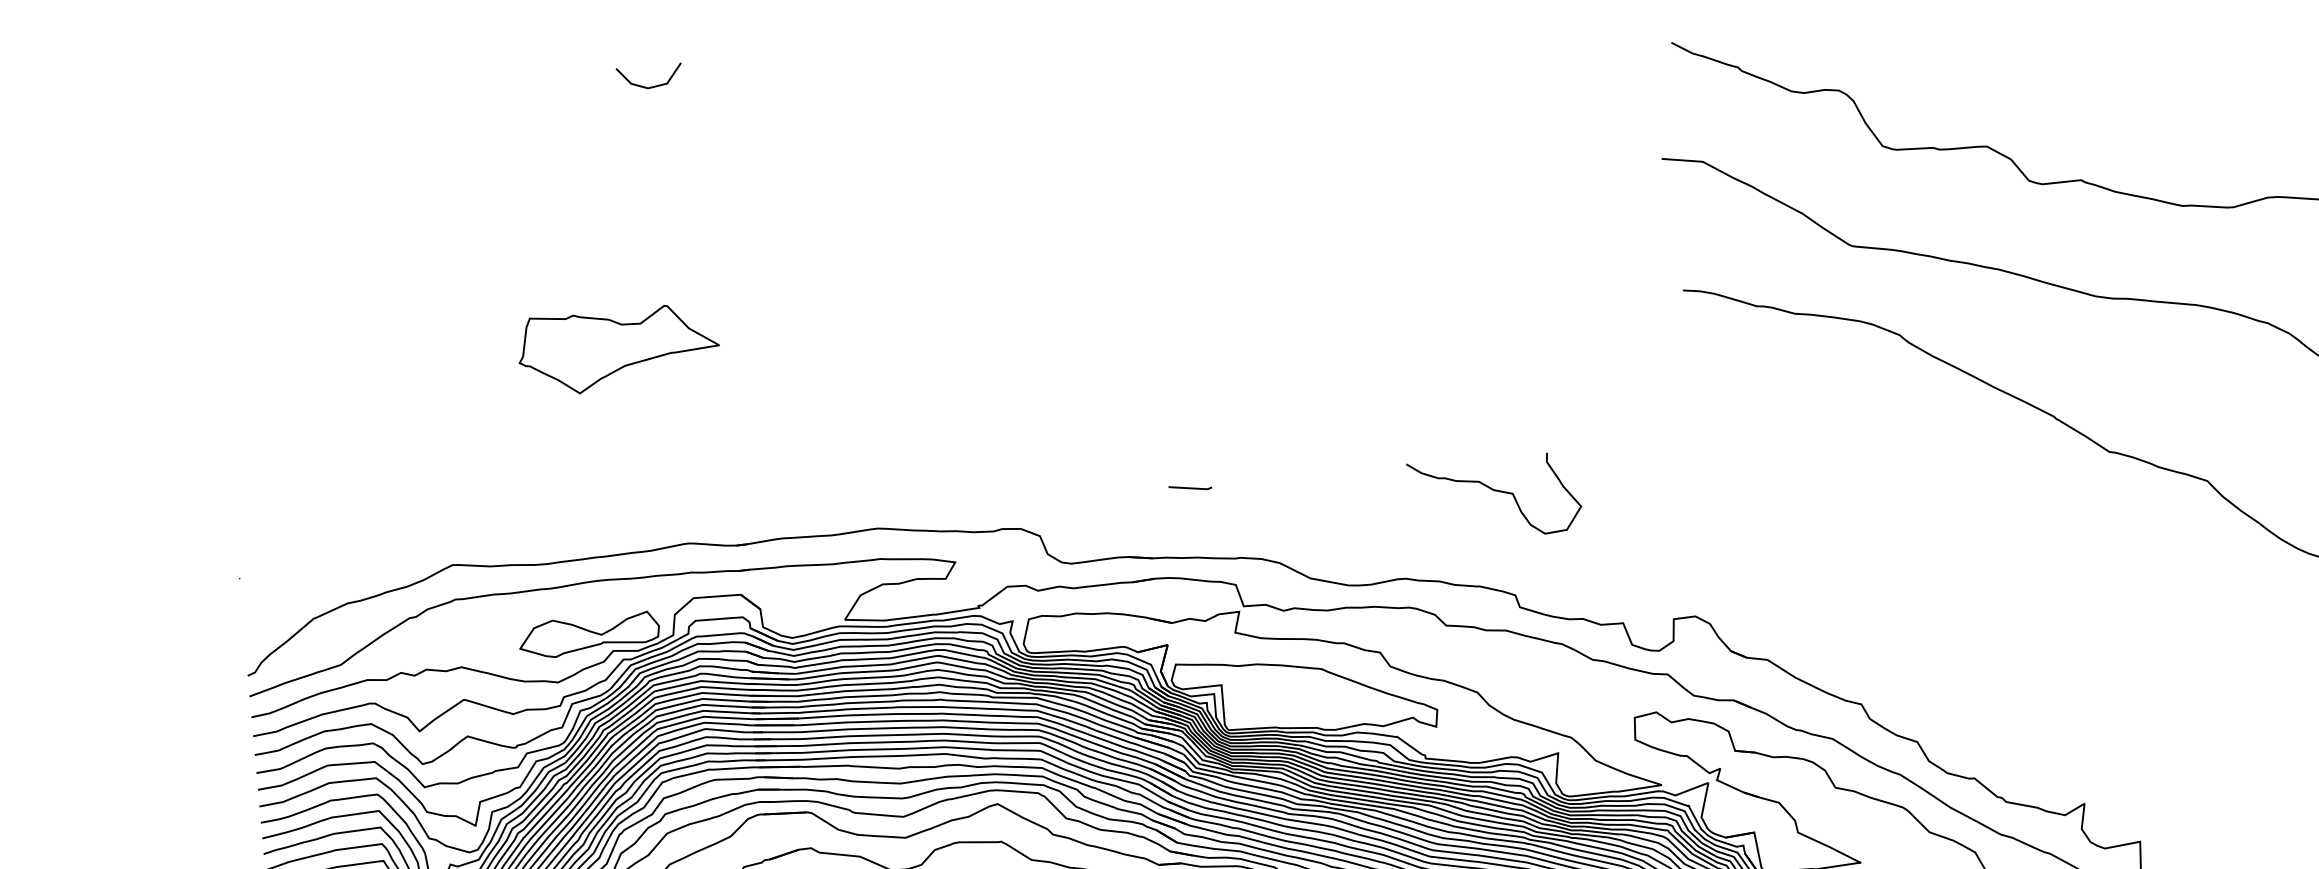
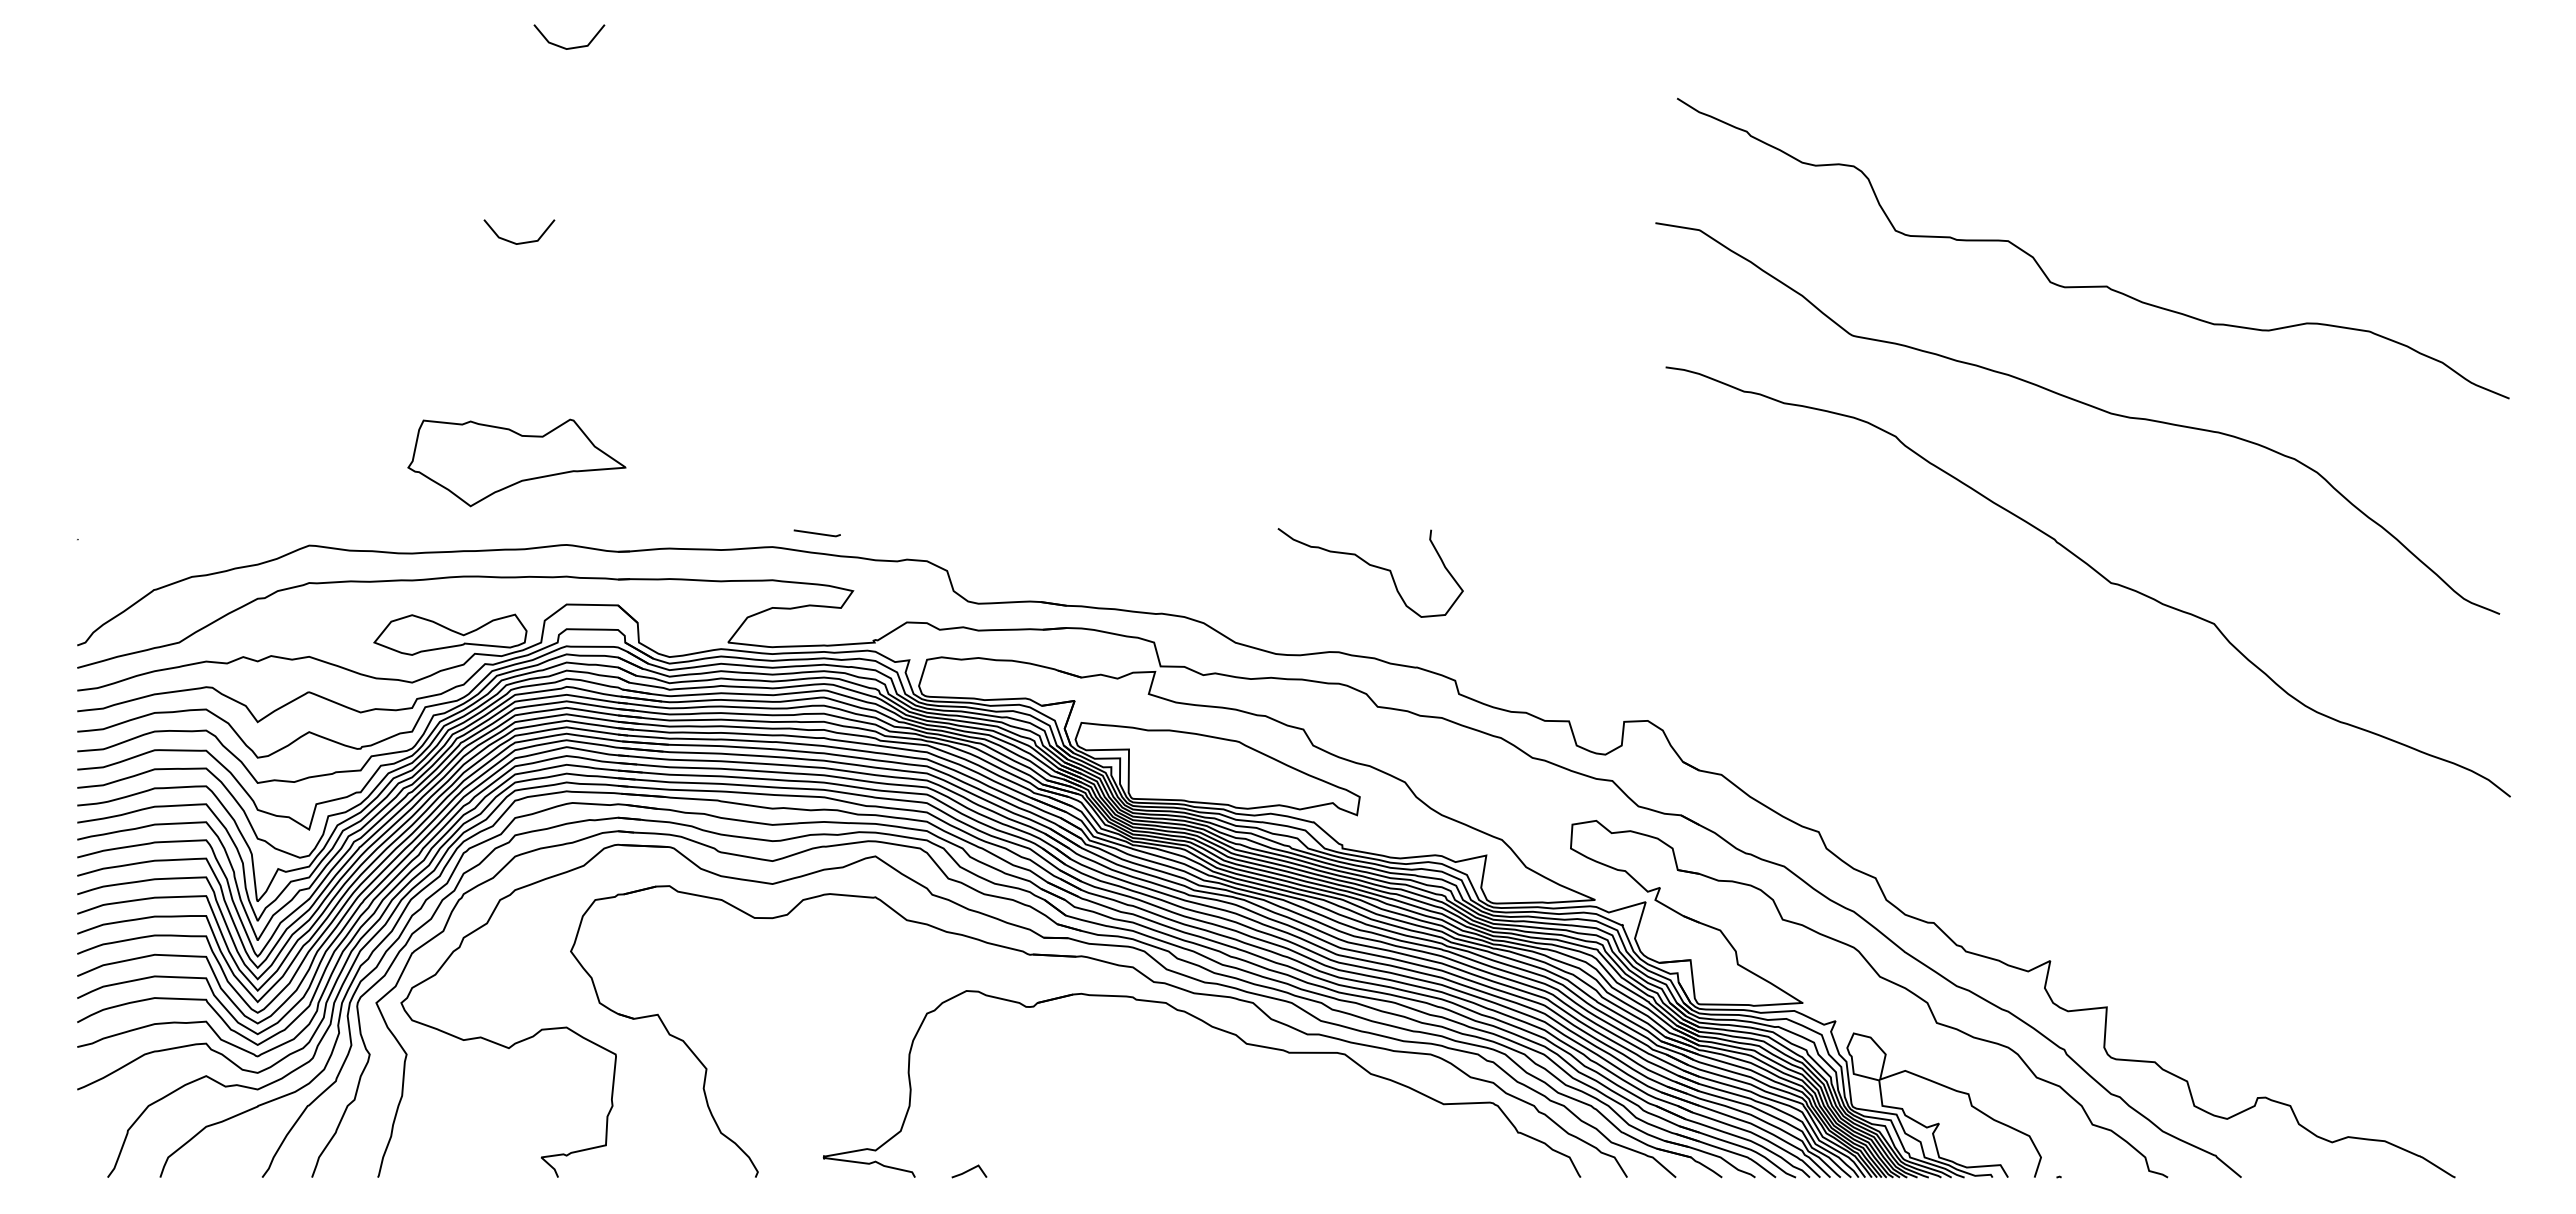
line: (620, 269) -> (519, 242), added
part: (618, 349) -> (516, 462), moved
line: (1189, 488) -> (816, 533), moved
curve: (1495, 491) -> (1371, 566), moved

